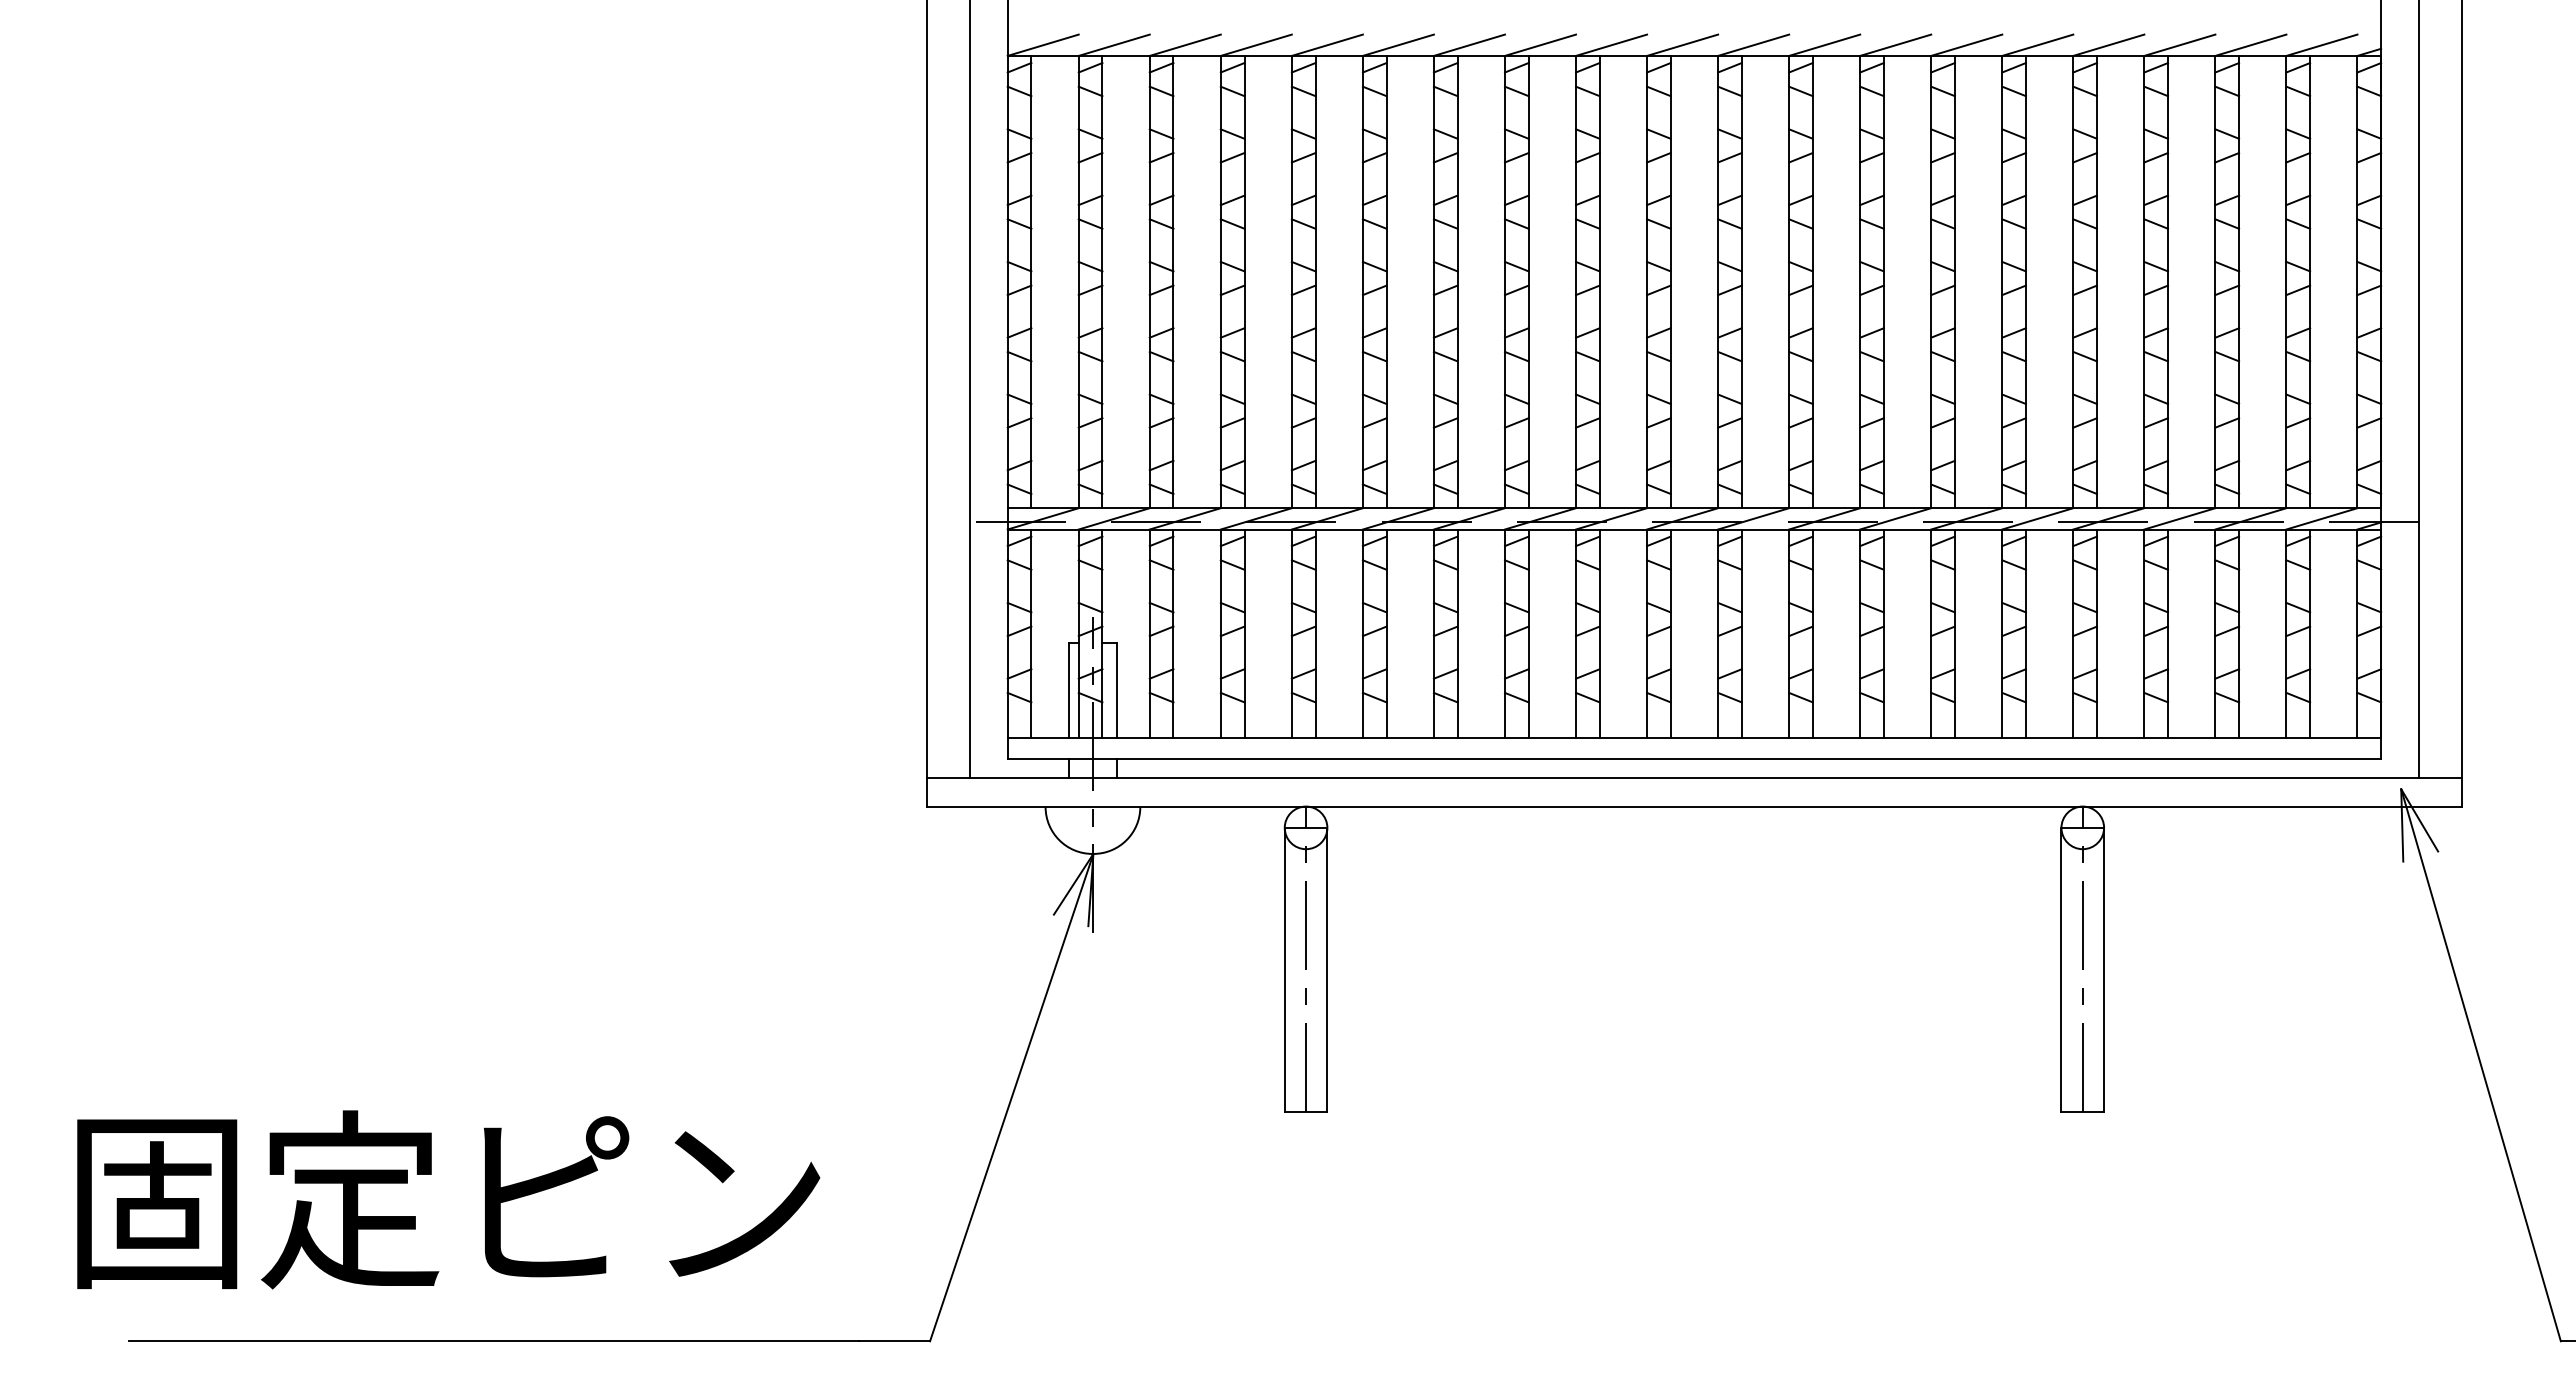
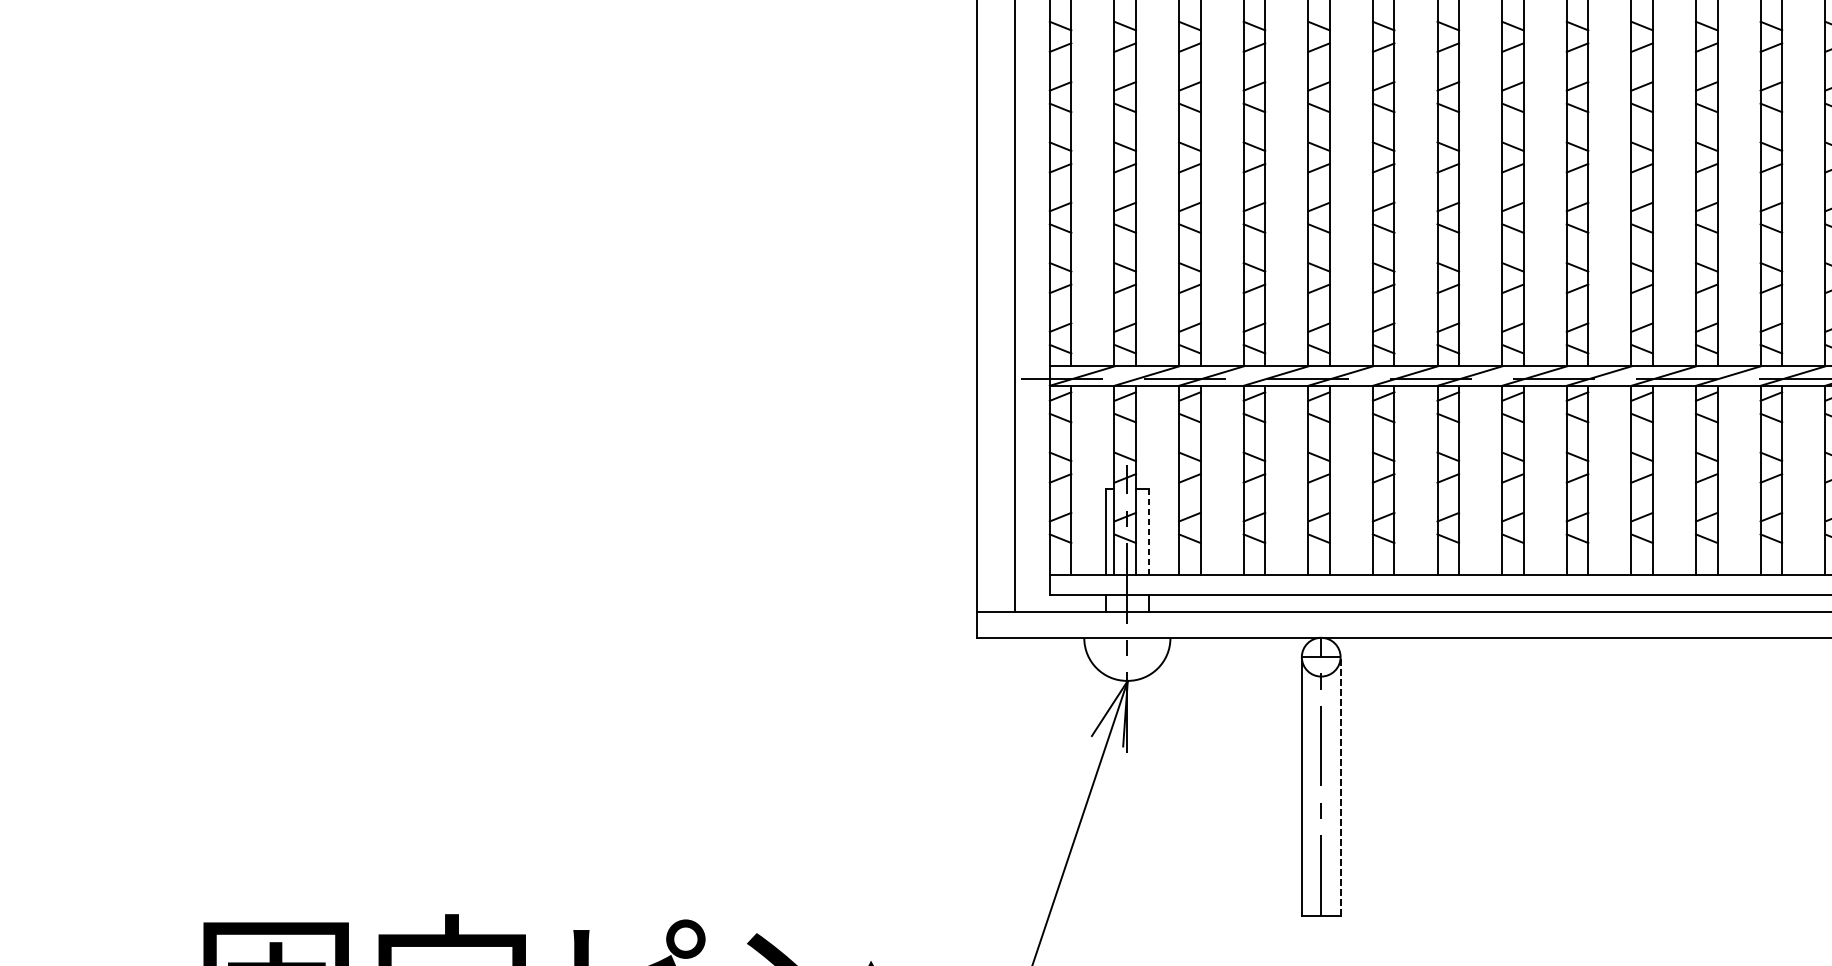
line: (1116, 690) -> (1148, 532), solid -> dashed
line: (1327, 969) -> (1340, 786), solid -> dashed

